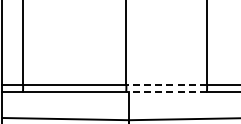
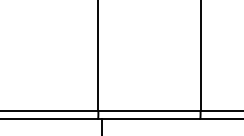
line: (166, 85) -> (149, 111), dashed -> solid
line: (166, 91) -> (149, 118), dashed -> solid

